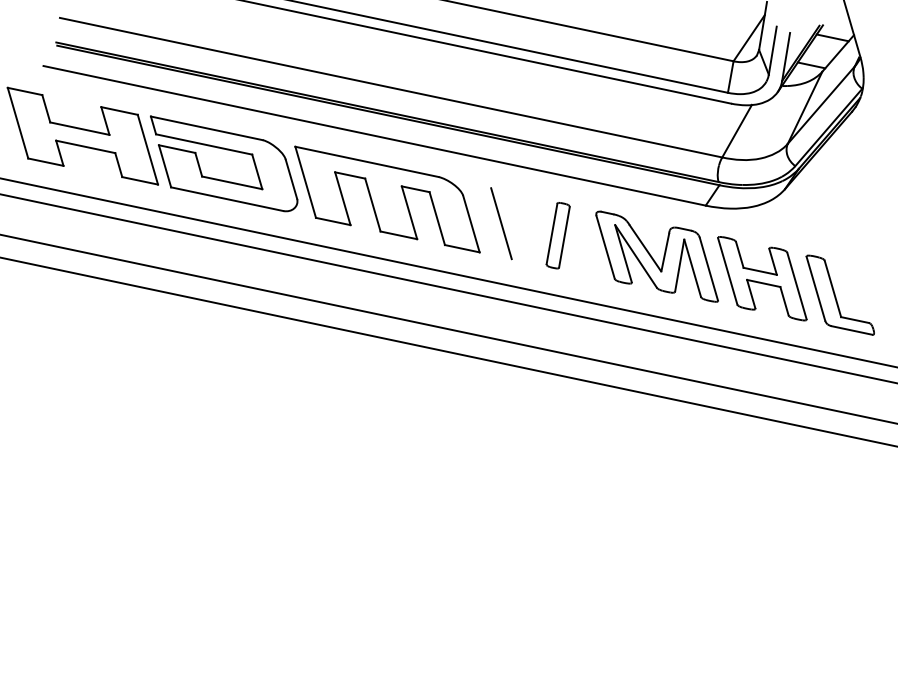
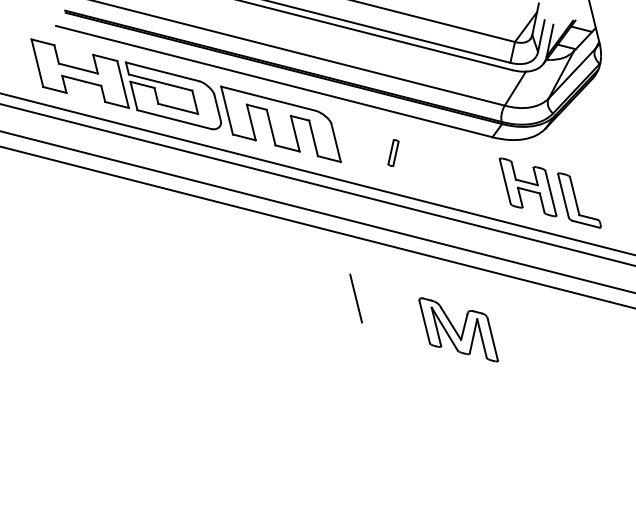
line: (500, 223) -> (355, 298), moved
part: (558, 234) -> (393, 152), size x0.6
part: (656, 256) -> (458, 329), moved

